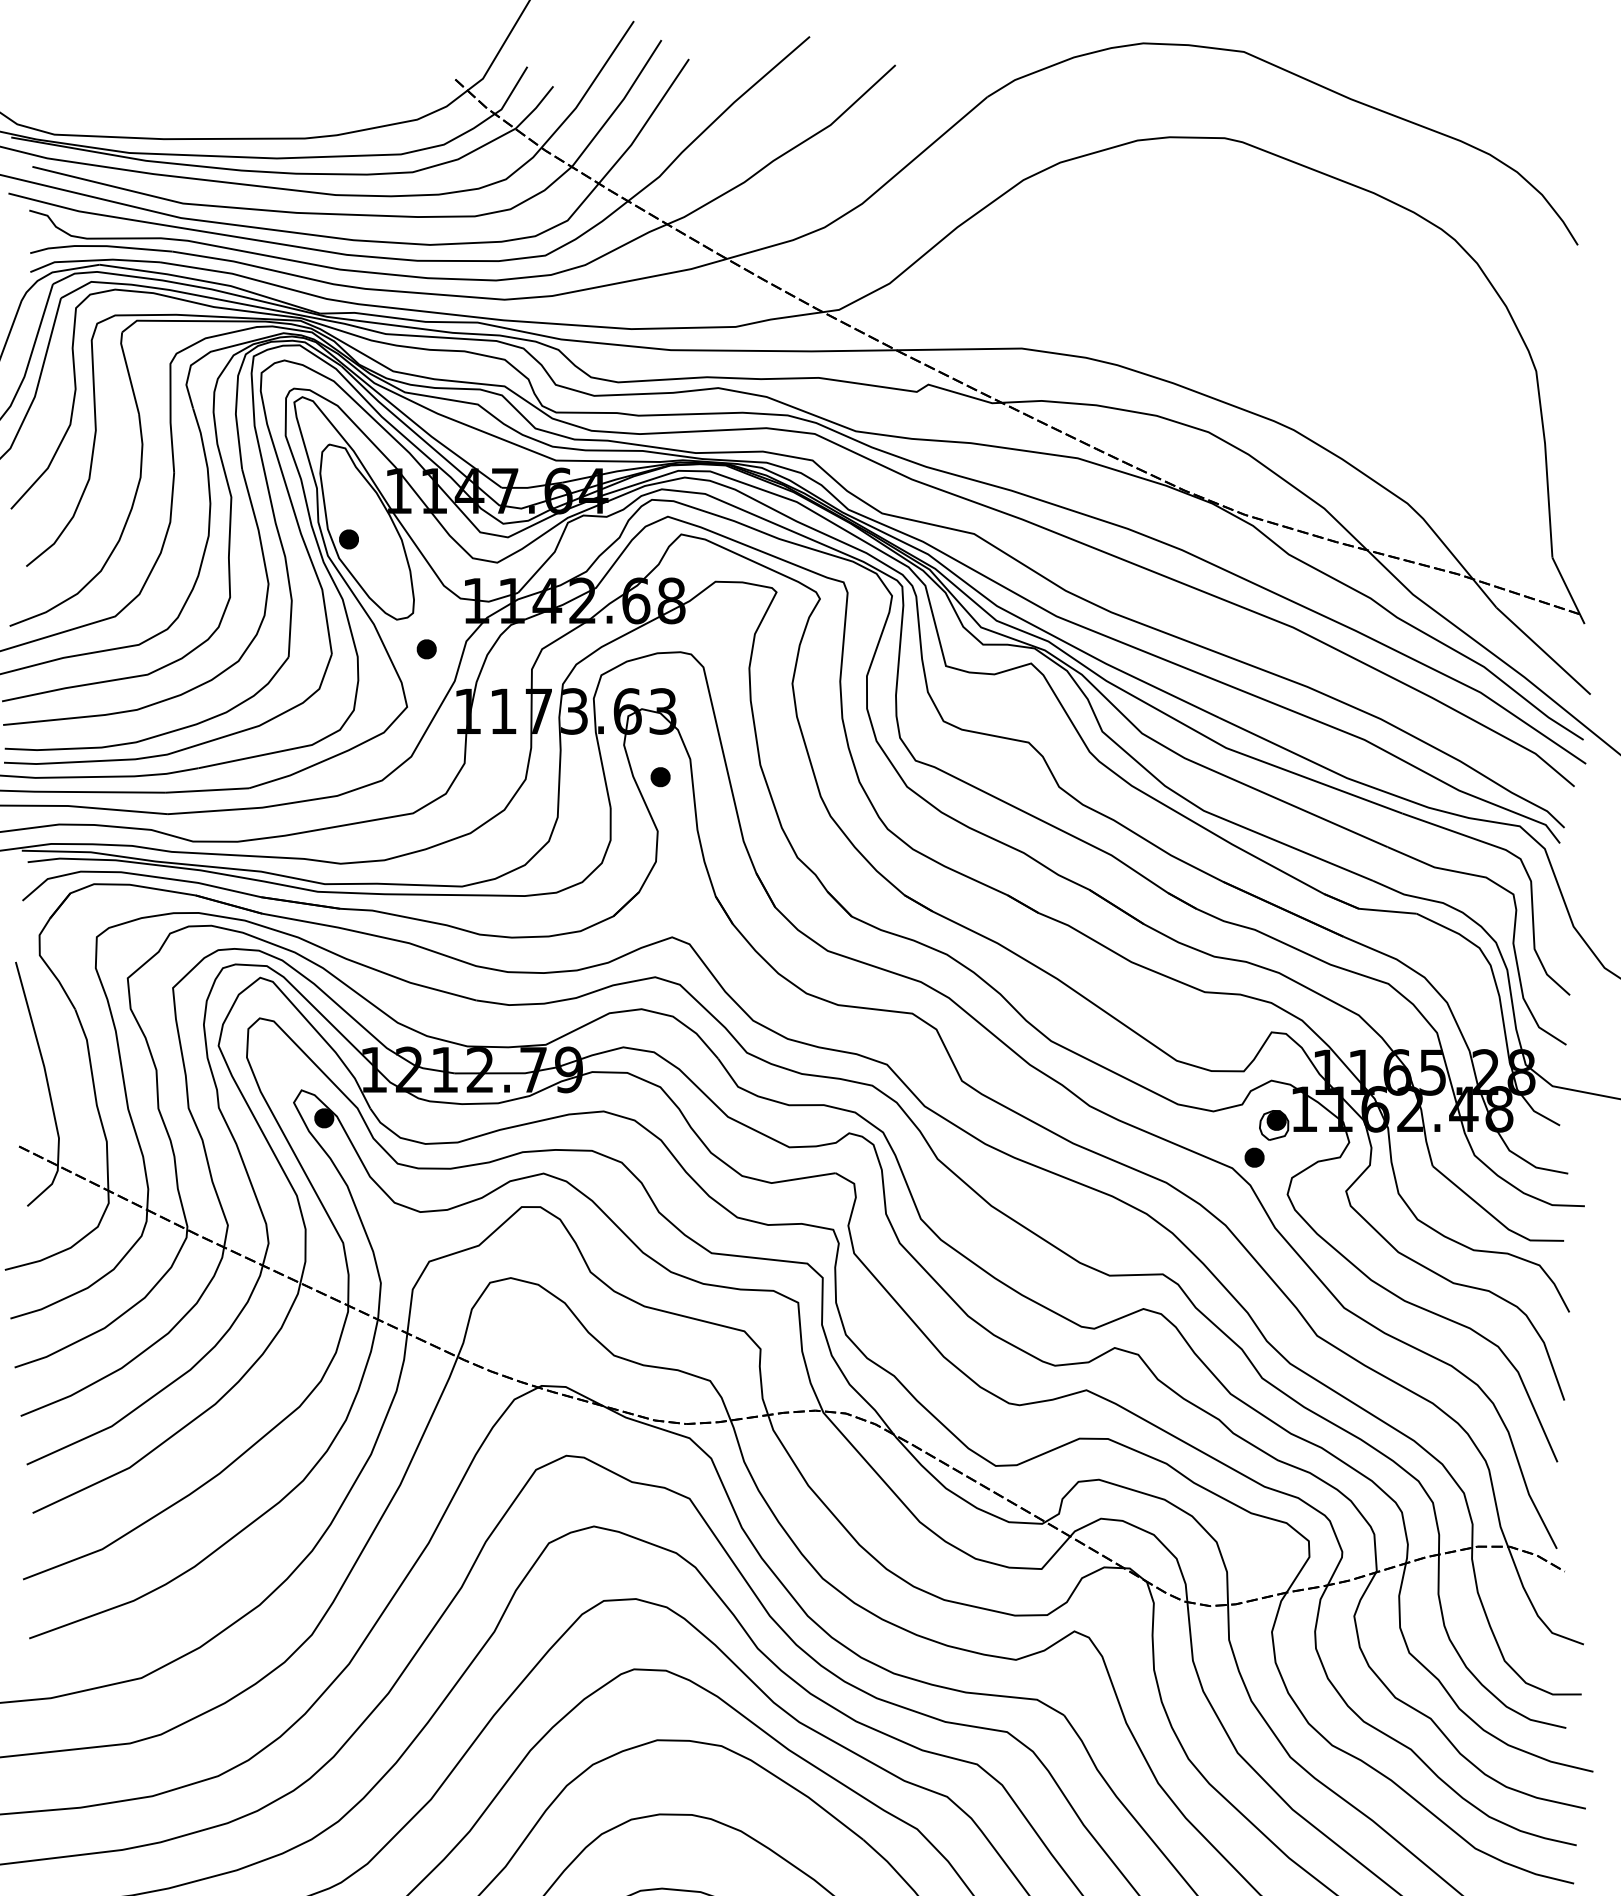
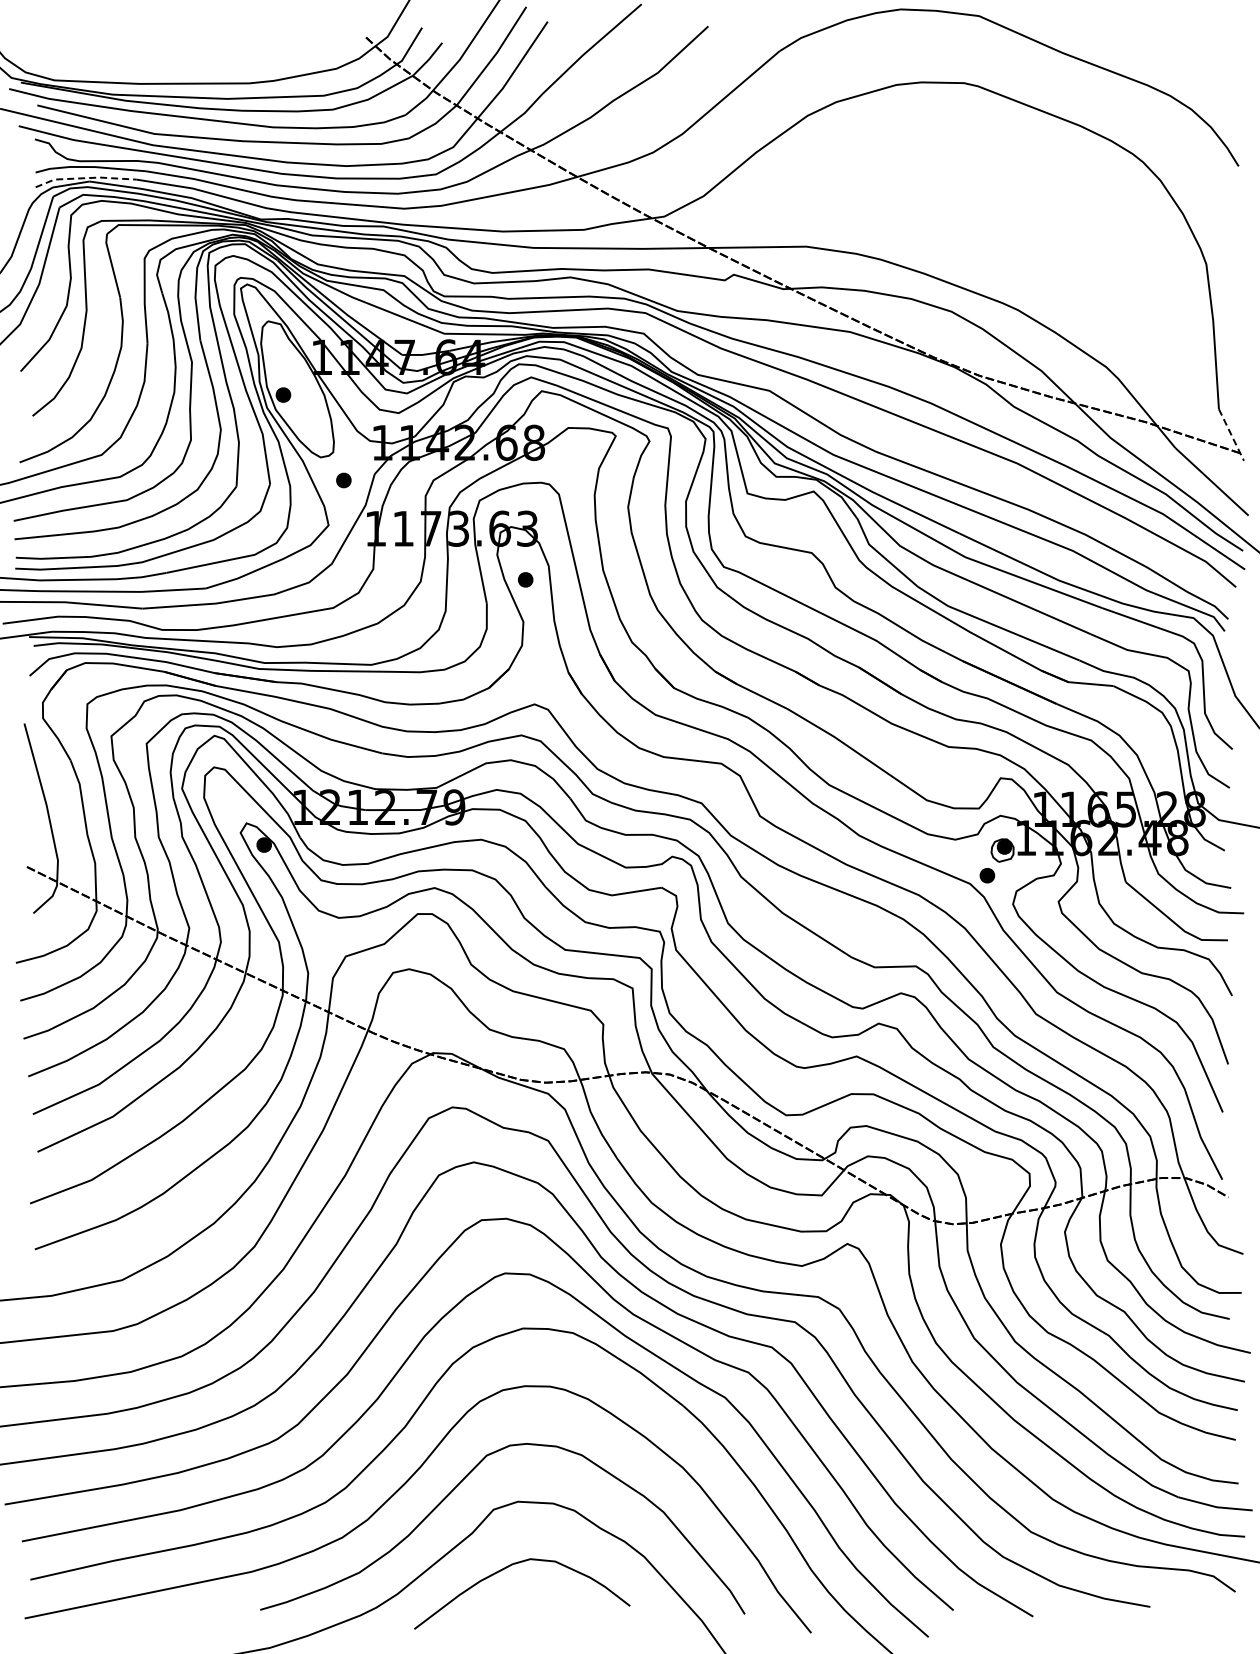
line: (94, 260) -> (85, 178), solid -> dashed
line: (1568, 591) -> (1231, 435), solid -> dashed

